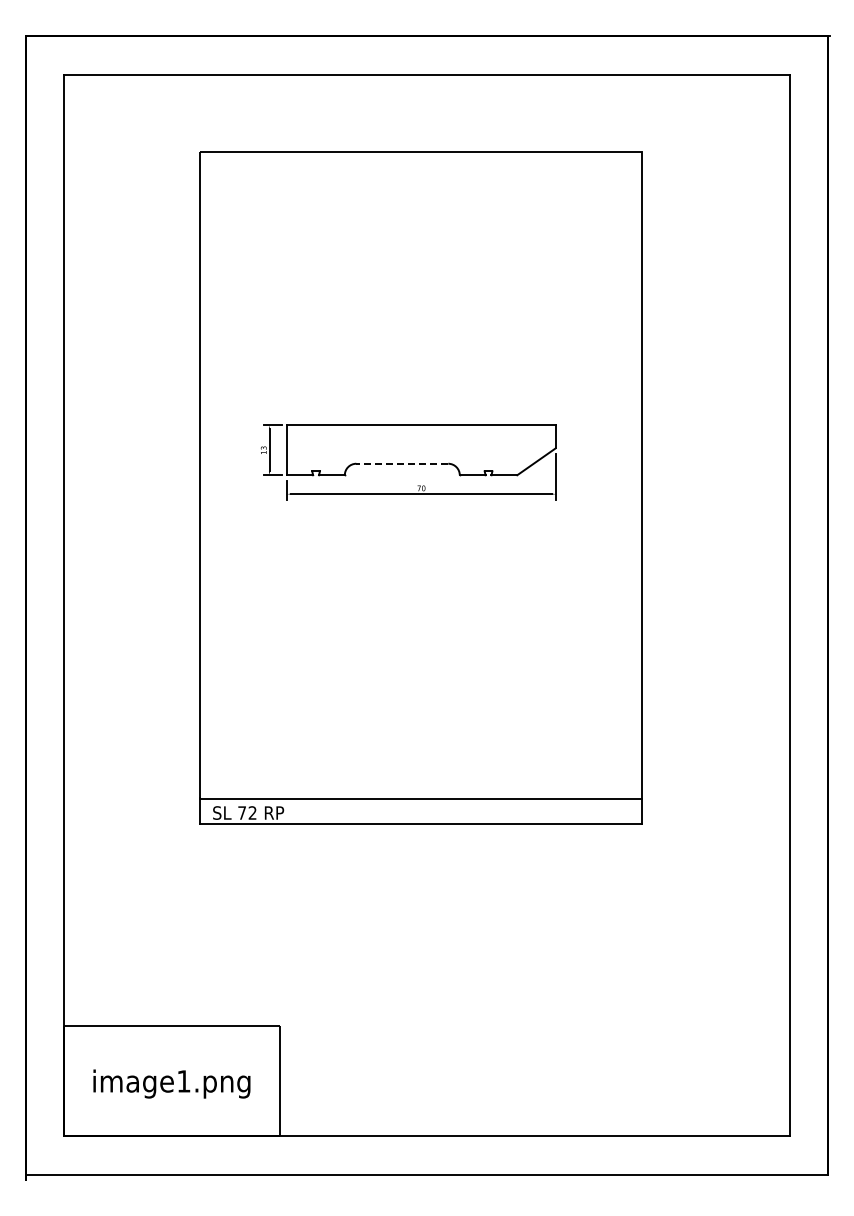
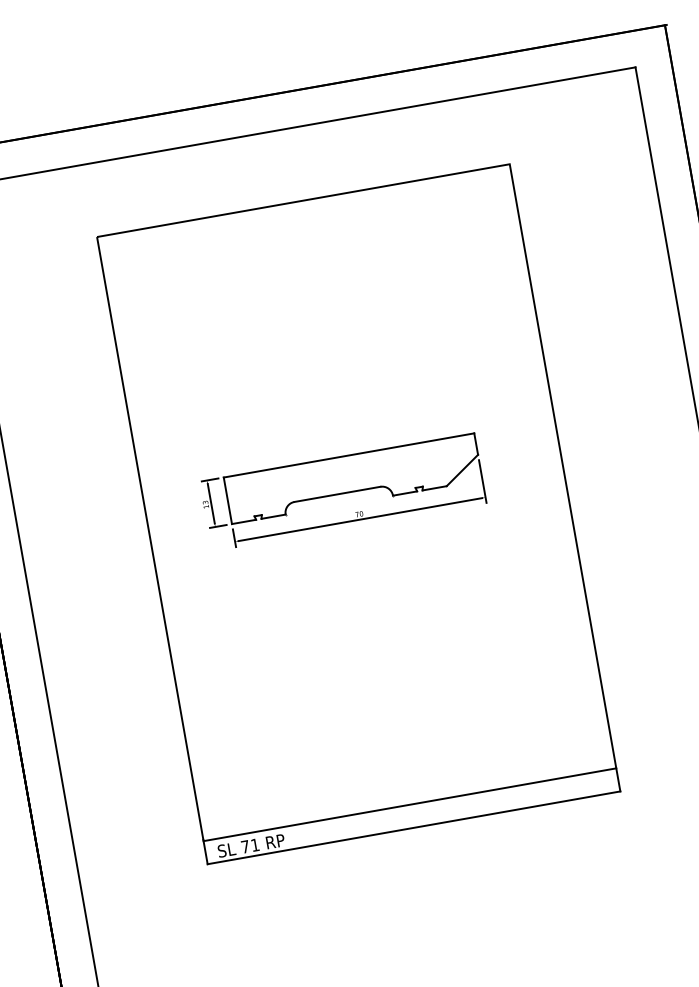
line: (402, 463) -> (337, 494), dashed -> solid
text: (252, 812) -> (254, 844), 72 -> 71

